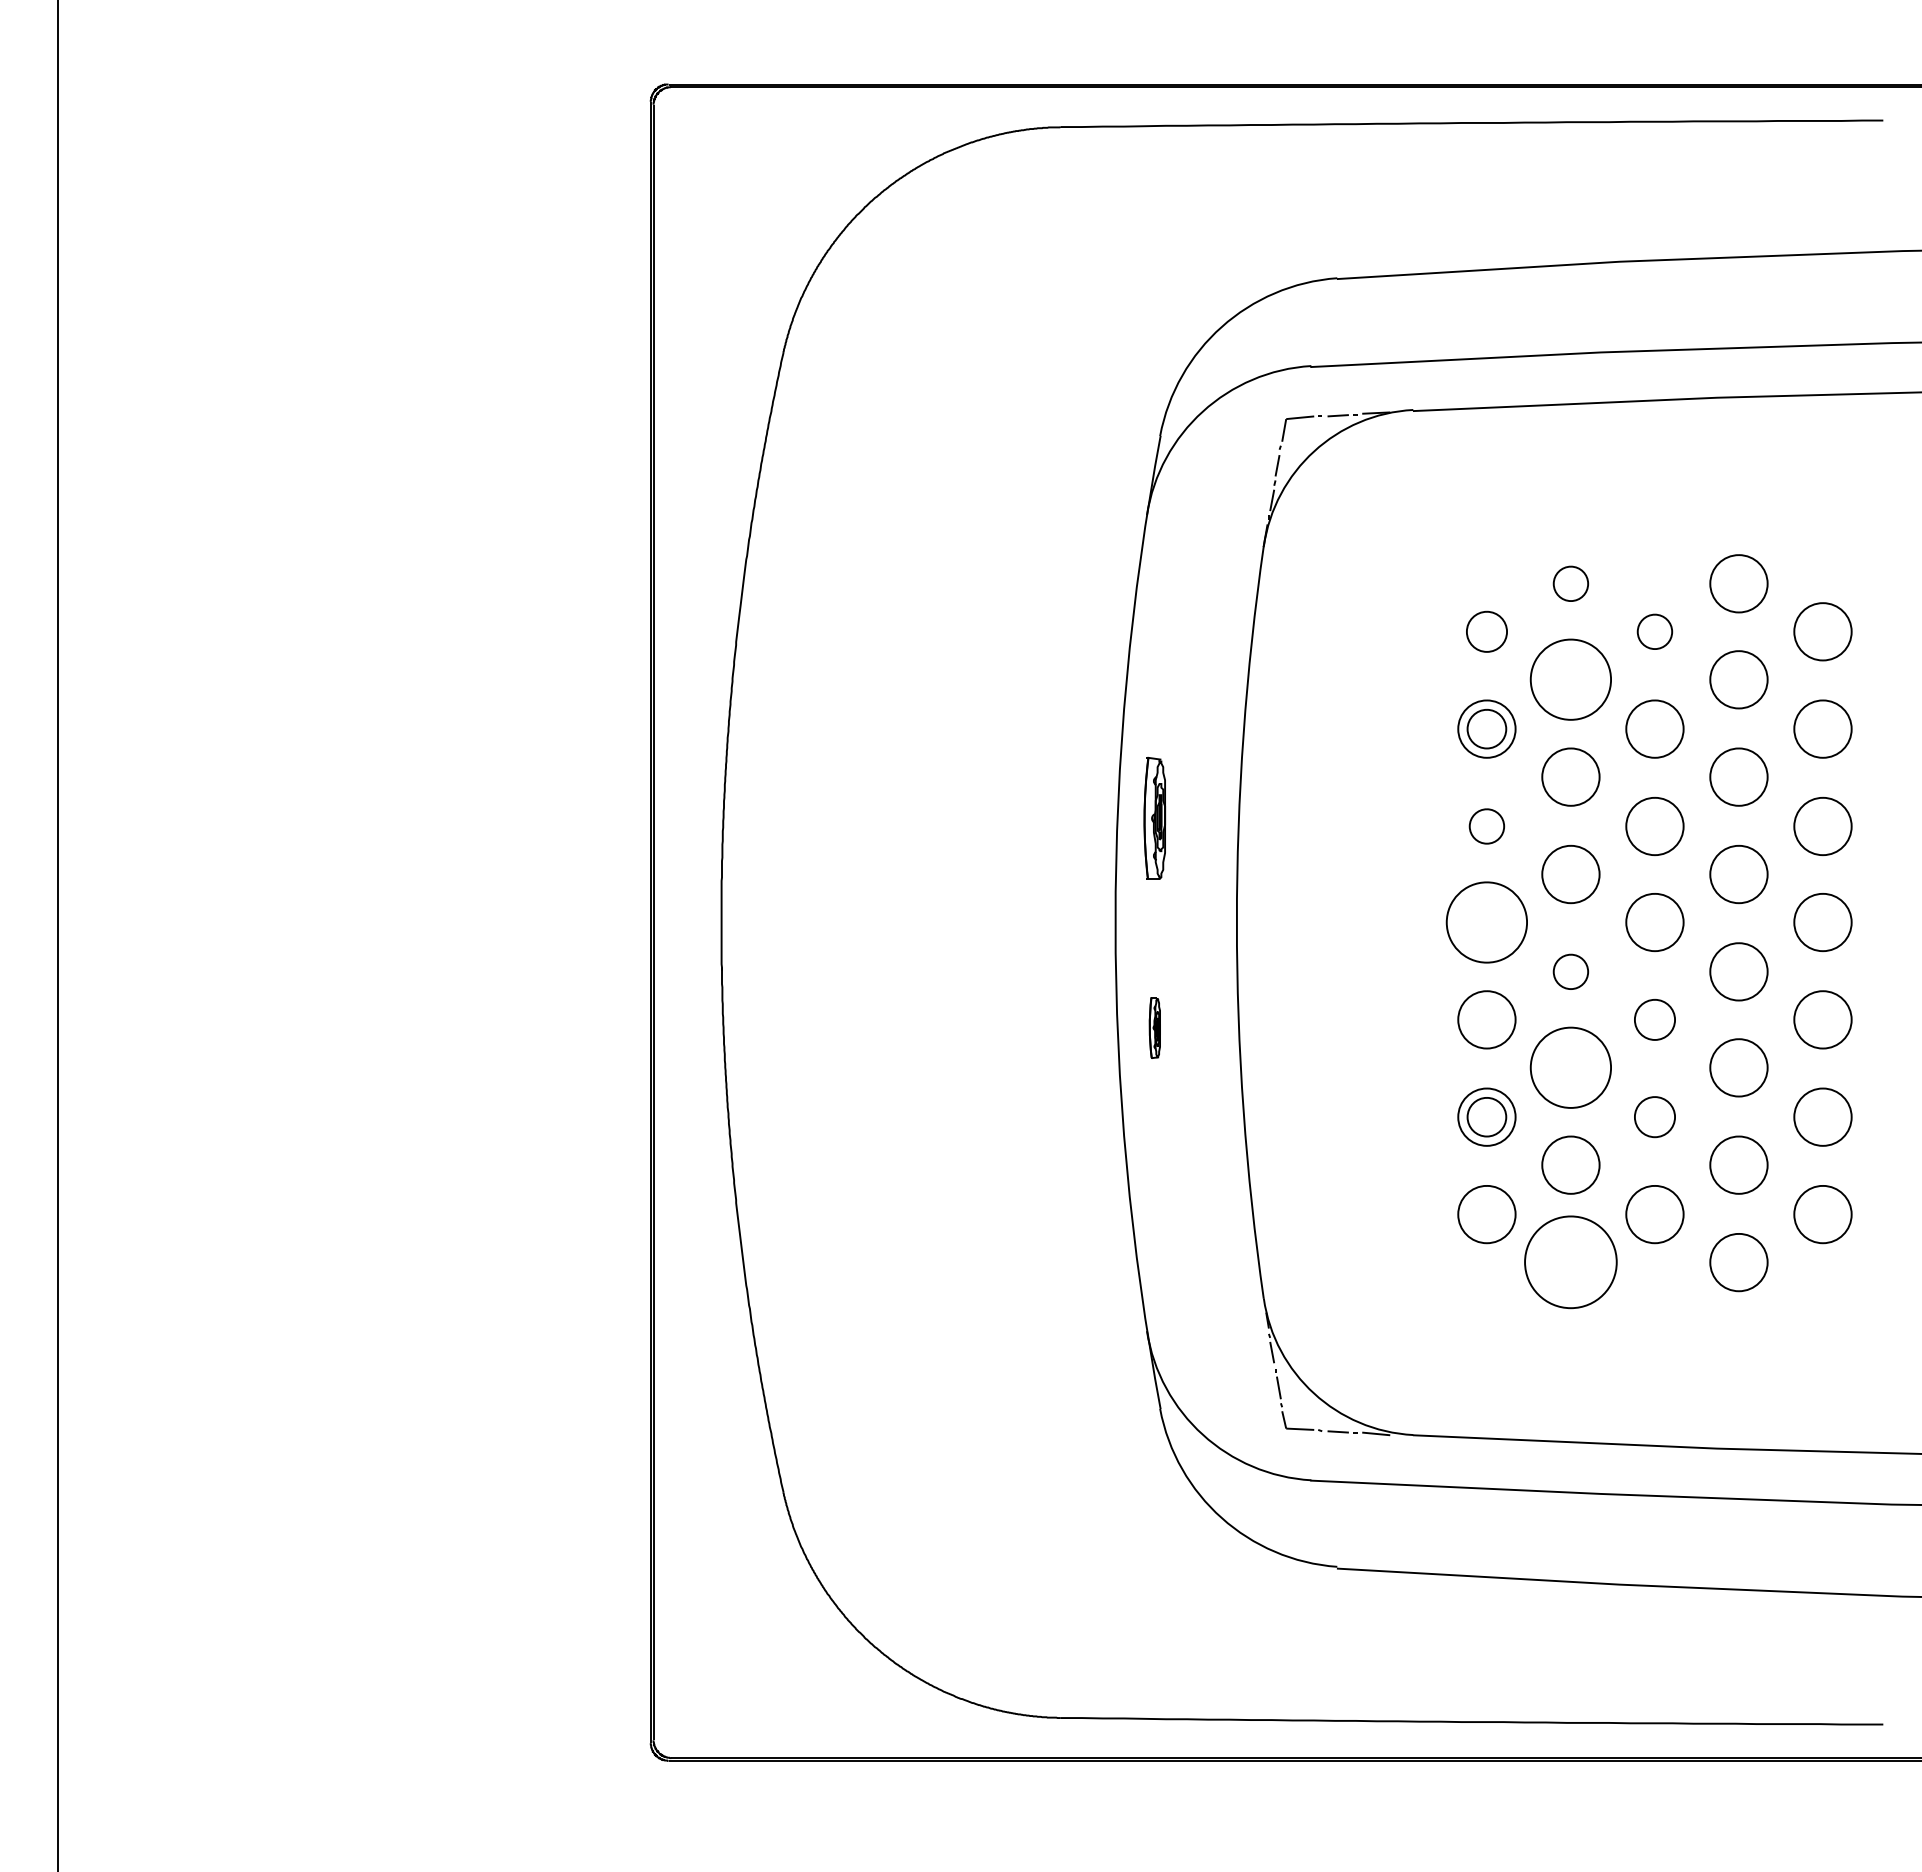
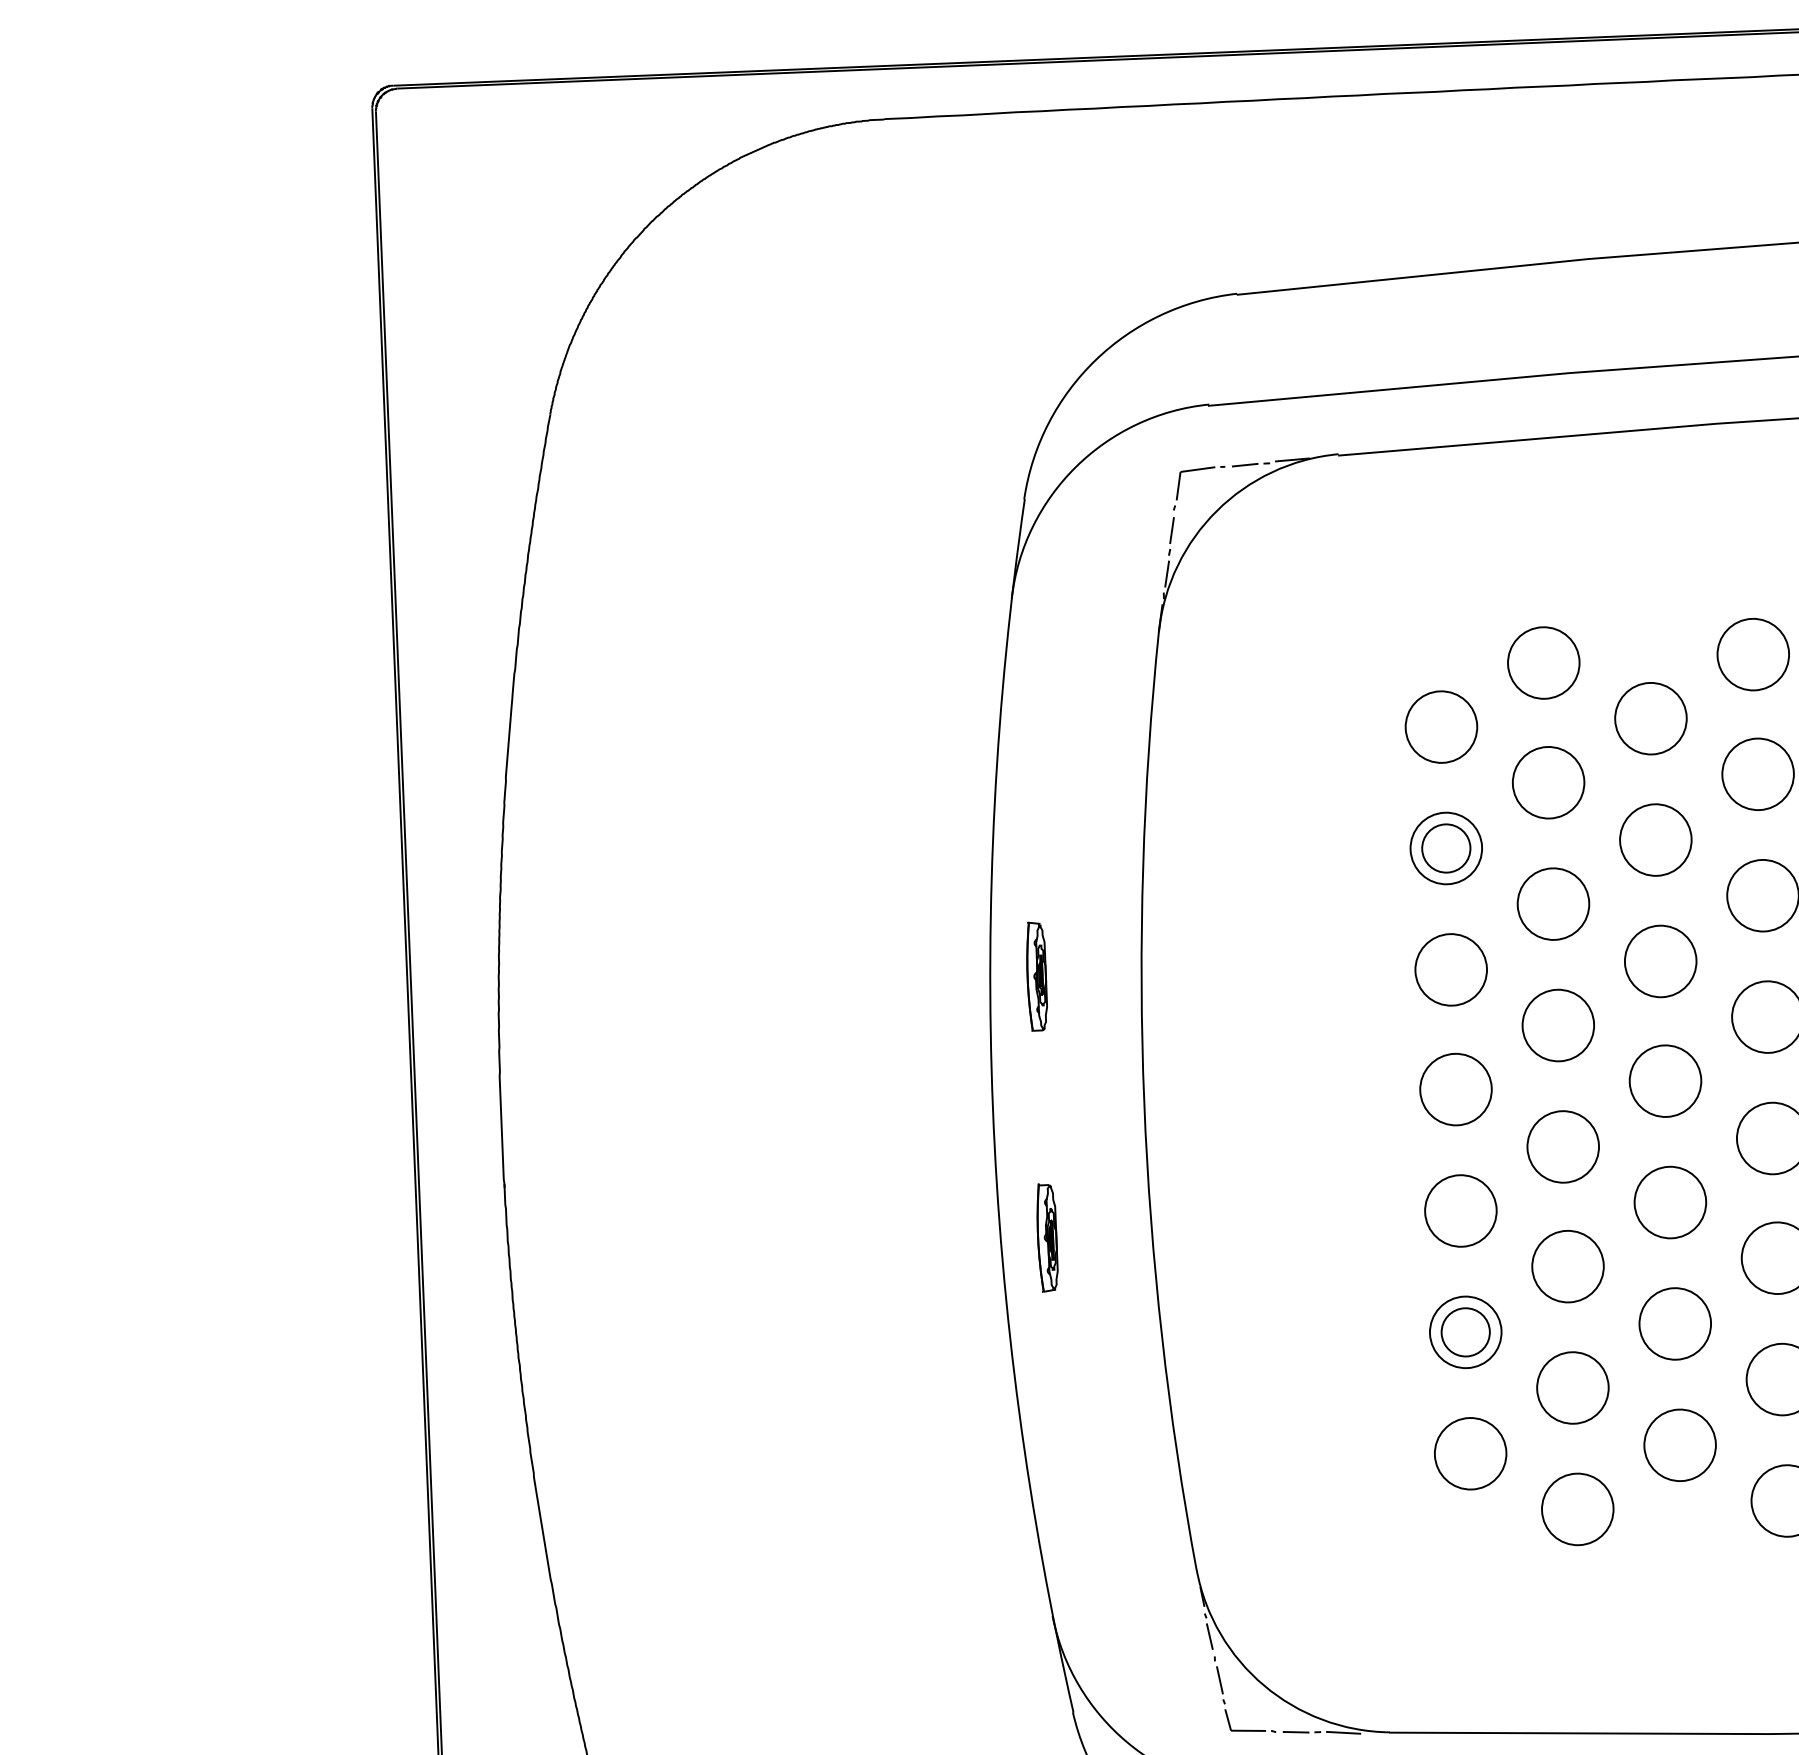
part: (1570, 583) -> (1543, 662), size x1.67
part: (1486, 631) -> (1440, 726), size x1.43
part: (1654, 631) -> (1650, 718), size x1.67
part: (1570, 679) -> (1548, 782), size x0.71
part: (1154, 818) -> (1036, 976), size x0.71
part: (1486, 826) -> (1450, 969), size x1.67
part: (1486, 922) -> (1455, 1089), size x0.71
part: (1570, 971) -> (1562, 1146), size x1.67
part: (1654, 1019) -> (1669, 1202), size x1.43
part: (1154, 1027) -> (1046, 1237), size x1.43
part: (1570, 1067) -> (1567, 1266), size x0.71
part: (1654, 1116) -> (1674, 1323), size x1.43
part: (1570, 1262) -> (1577, 1509), size x0.62

